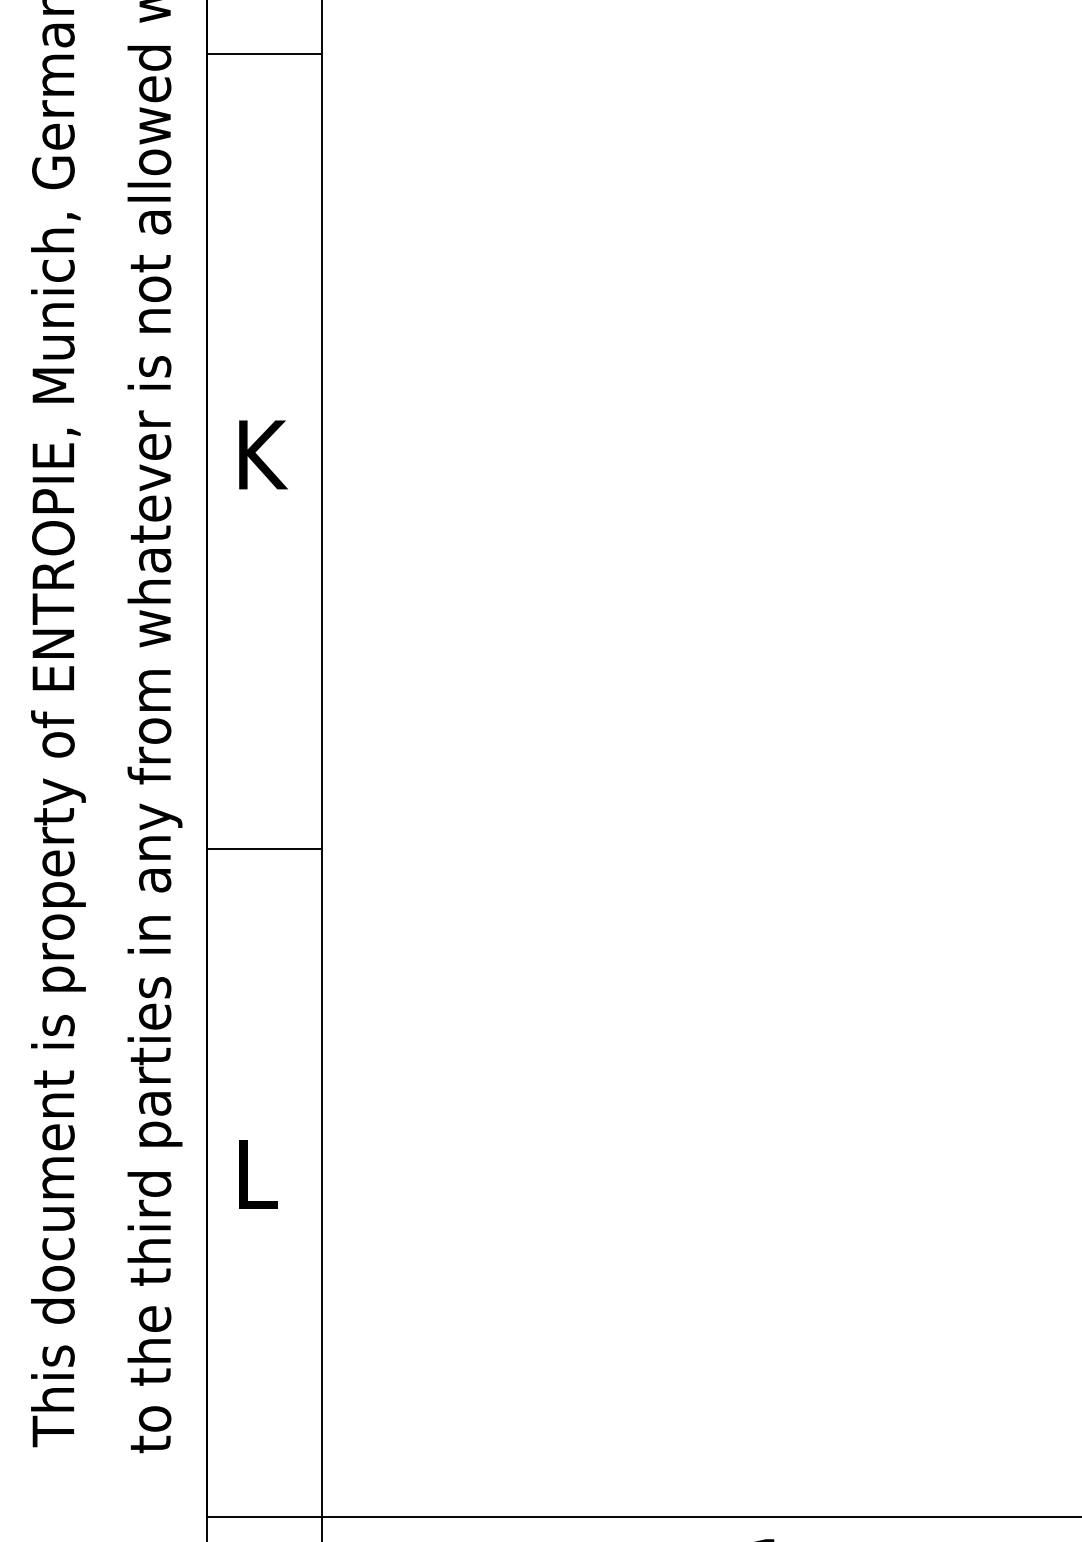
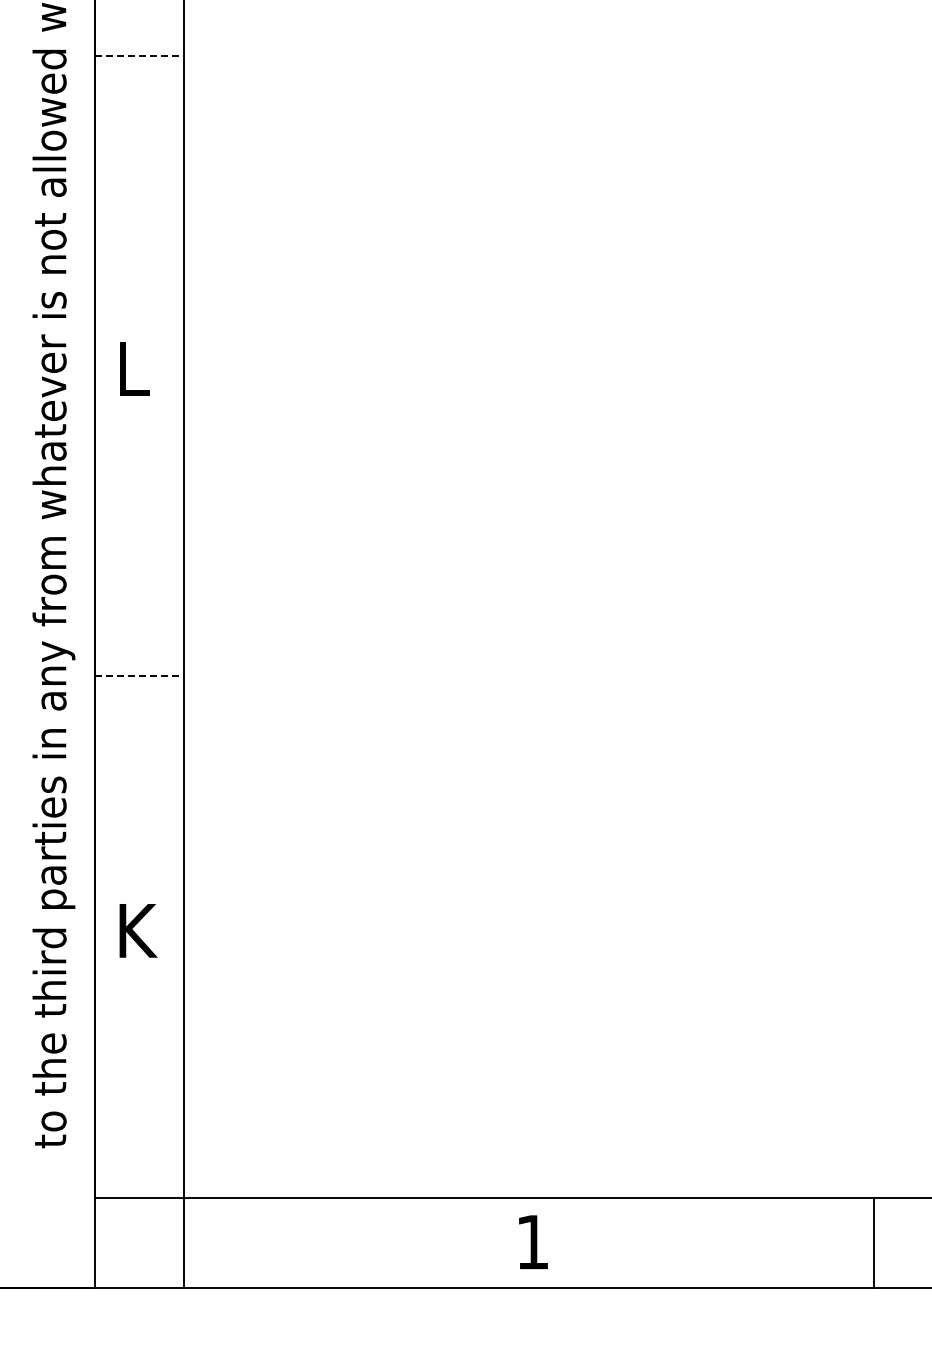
line: (264, 53) -> (139, 55), solid -> dashed
text: (263, 454) -> (138, 368), K -> L
line: (264, 848) -> (139, 676), solid -> dashed
text: (263, 1174) -> (138, 930), L -> K

